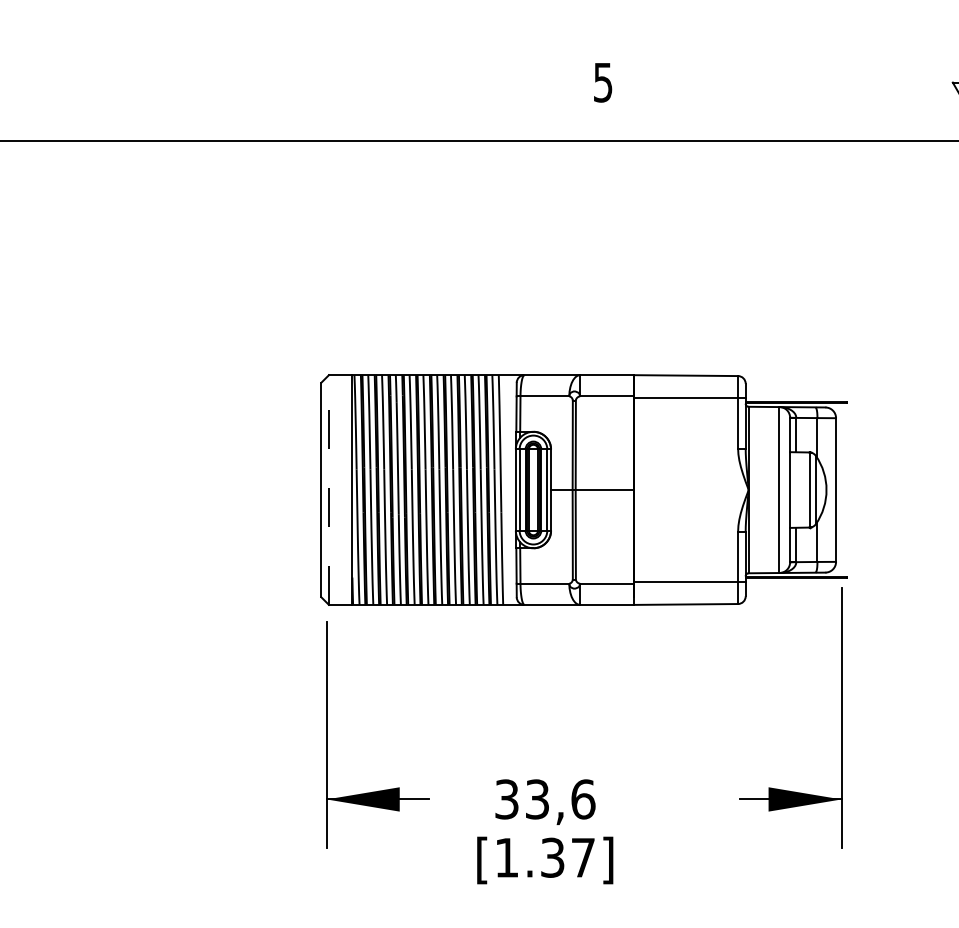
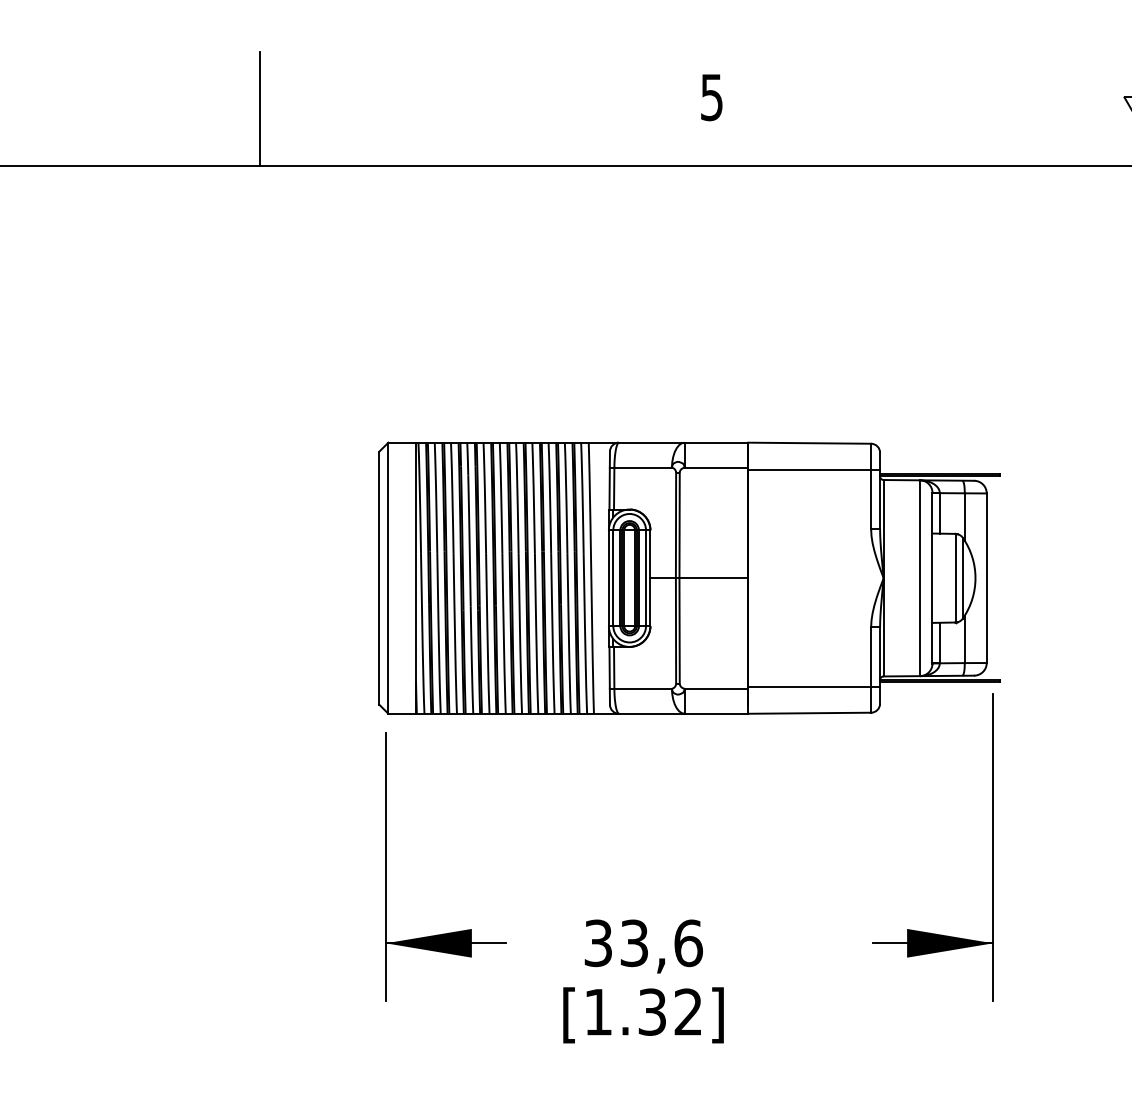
line: (219, 91) -> (259, 108), added
line: (329, 490) -> (388, 578), dashed -> solid
text: (582, 857) -> (687, 1011), [1.37] -> [1.32]

